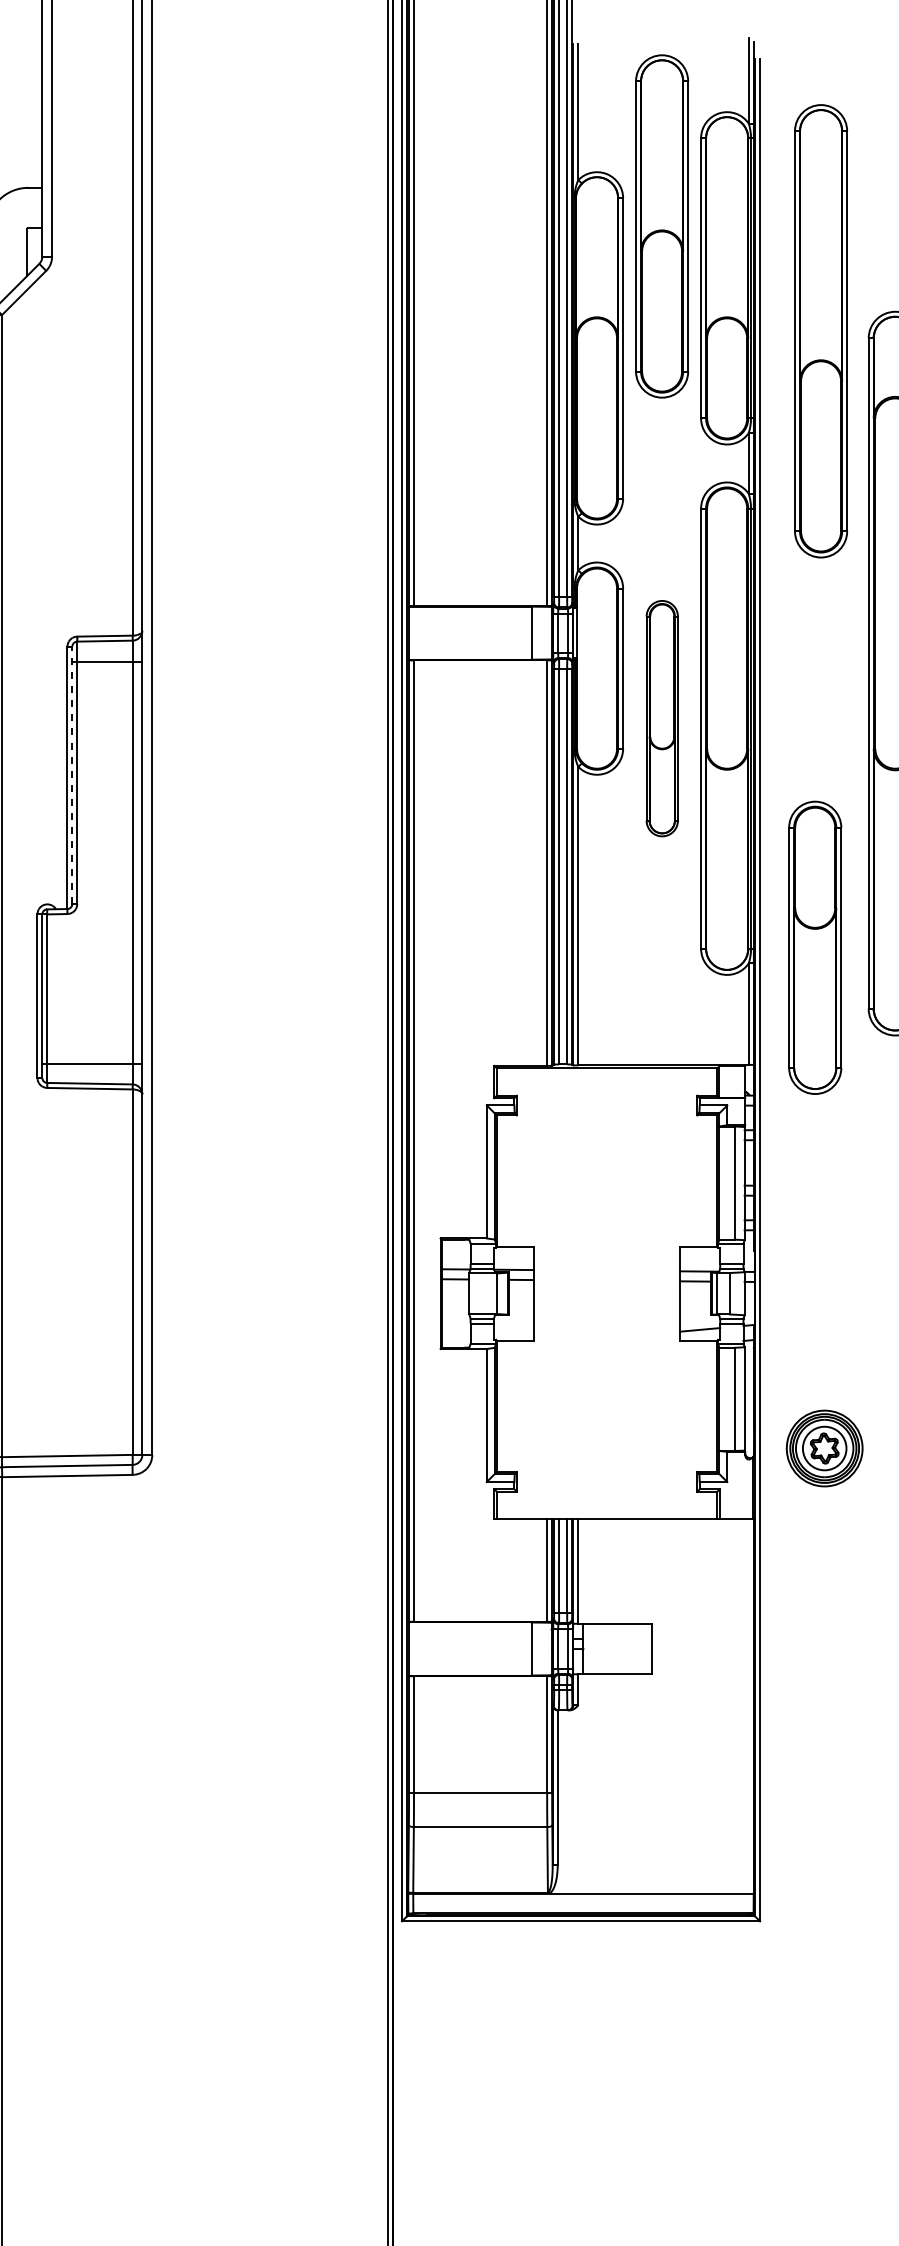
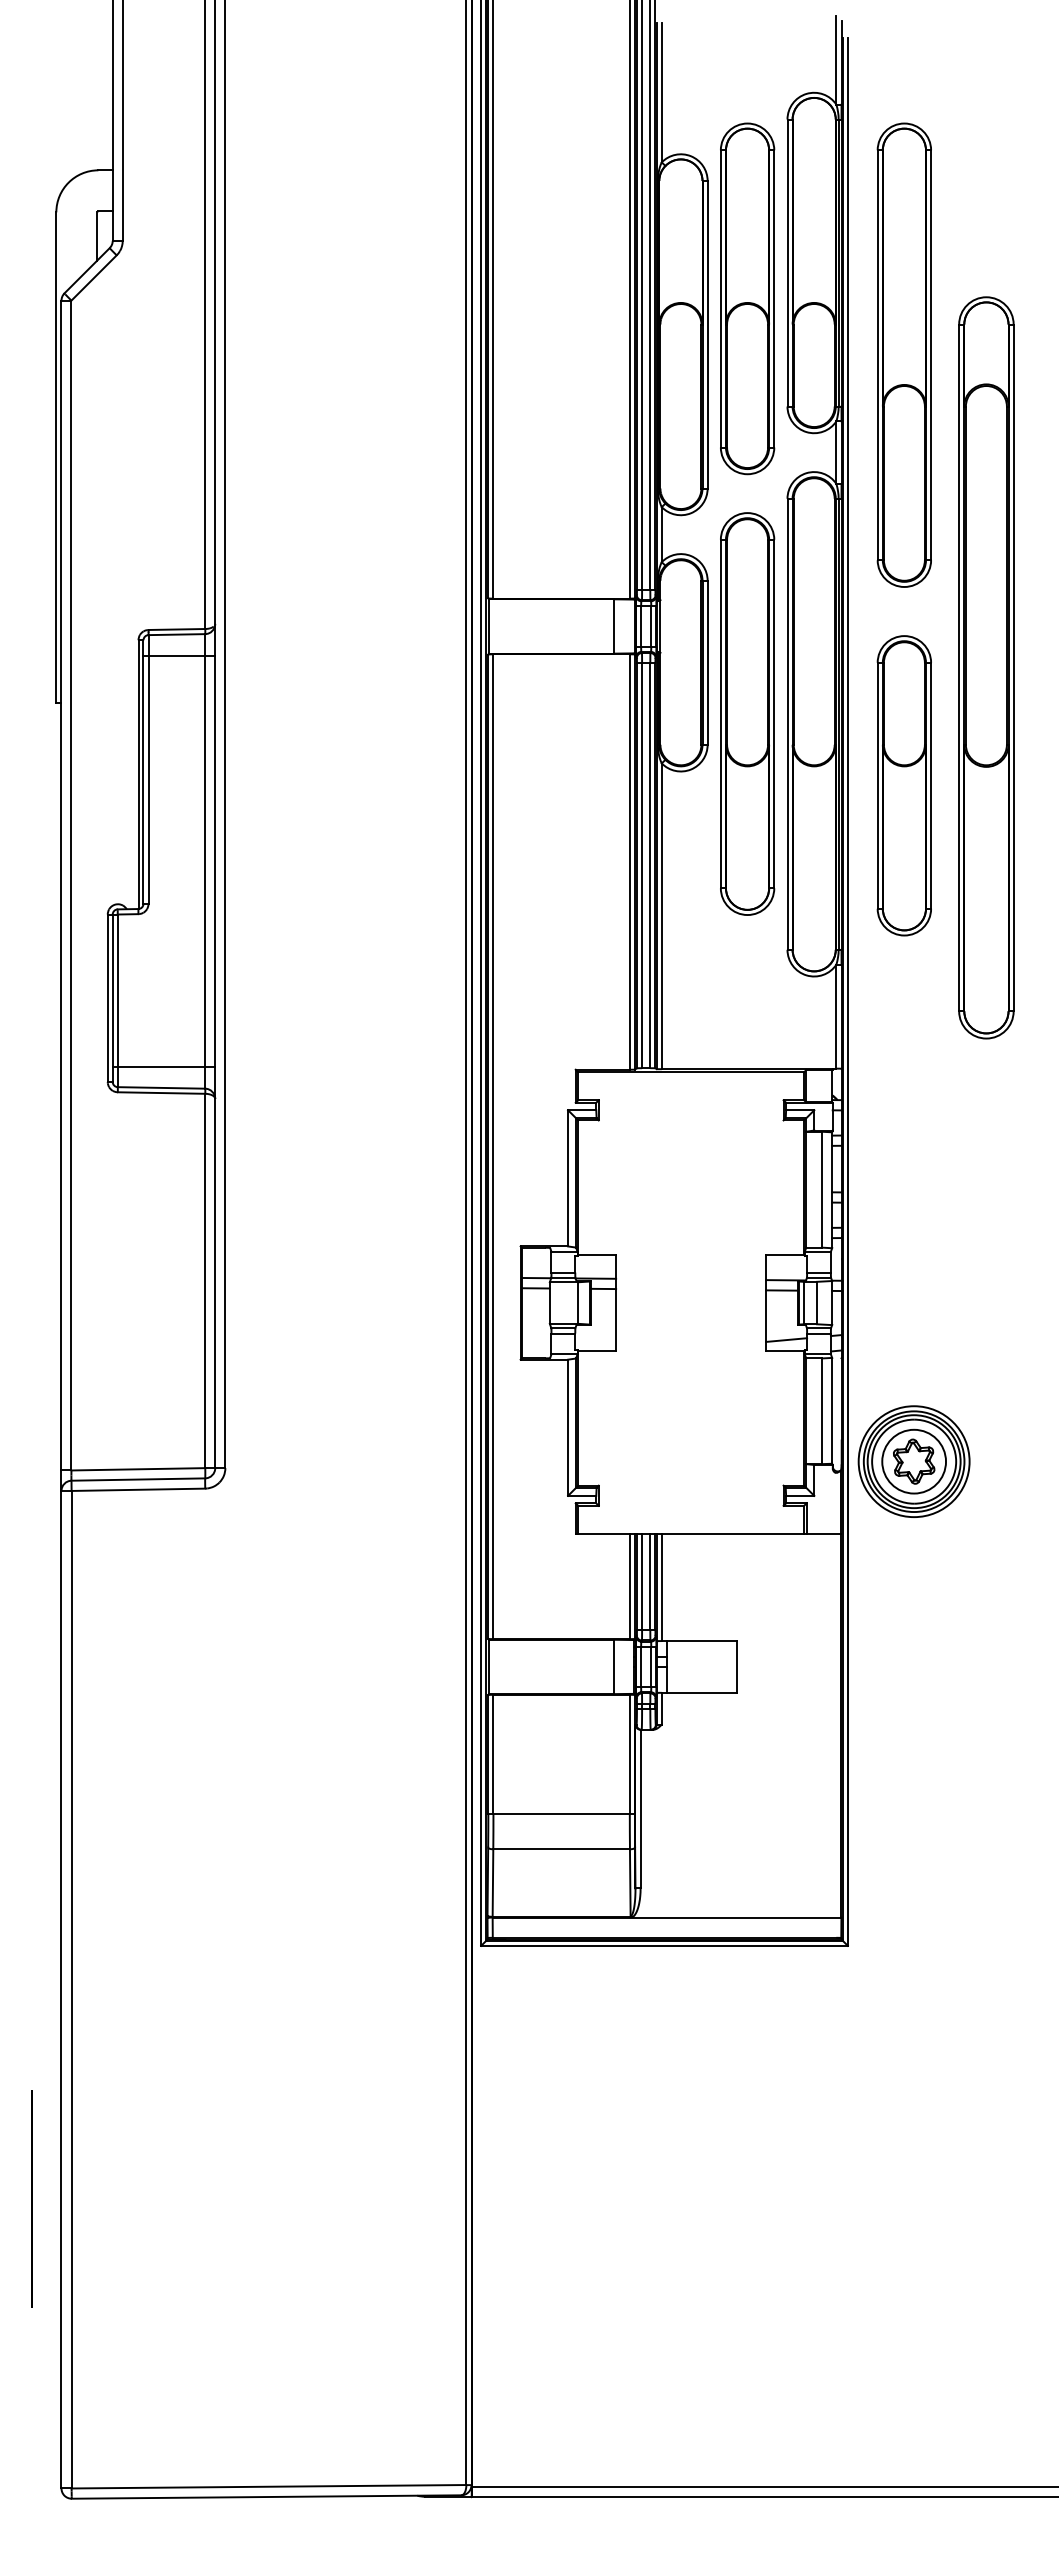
part: (662, 226) -> (747, 298), moved
part: (820, 330) -> (903, 354), moved
part: (662, 718) -> (747, 713), size x1.67
line: (72, 775) -> (143, 772), dashed -> solid
part: (814, 947) -> (903, 785), moved
part: (824, 1448) -> (913, 1461), size x1.43

